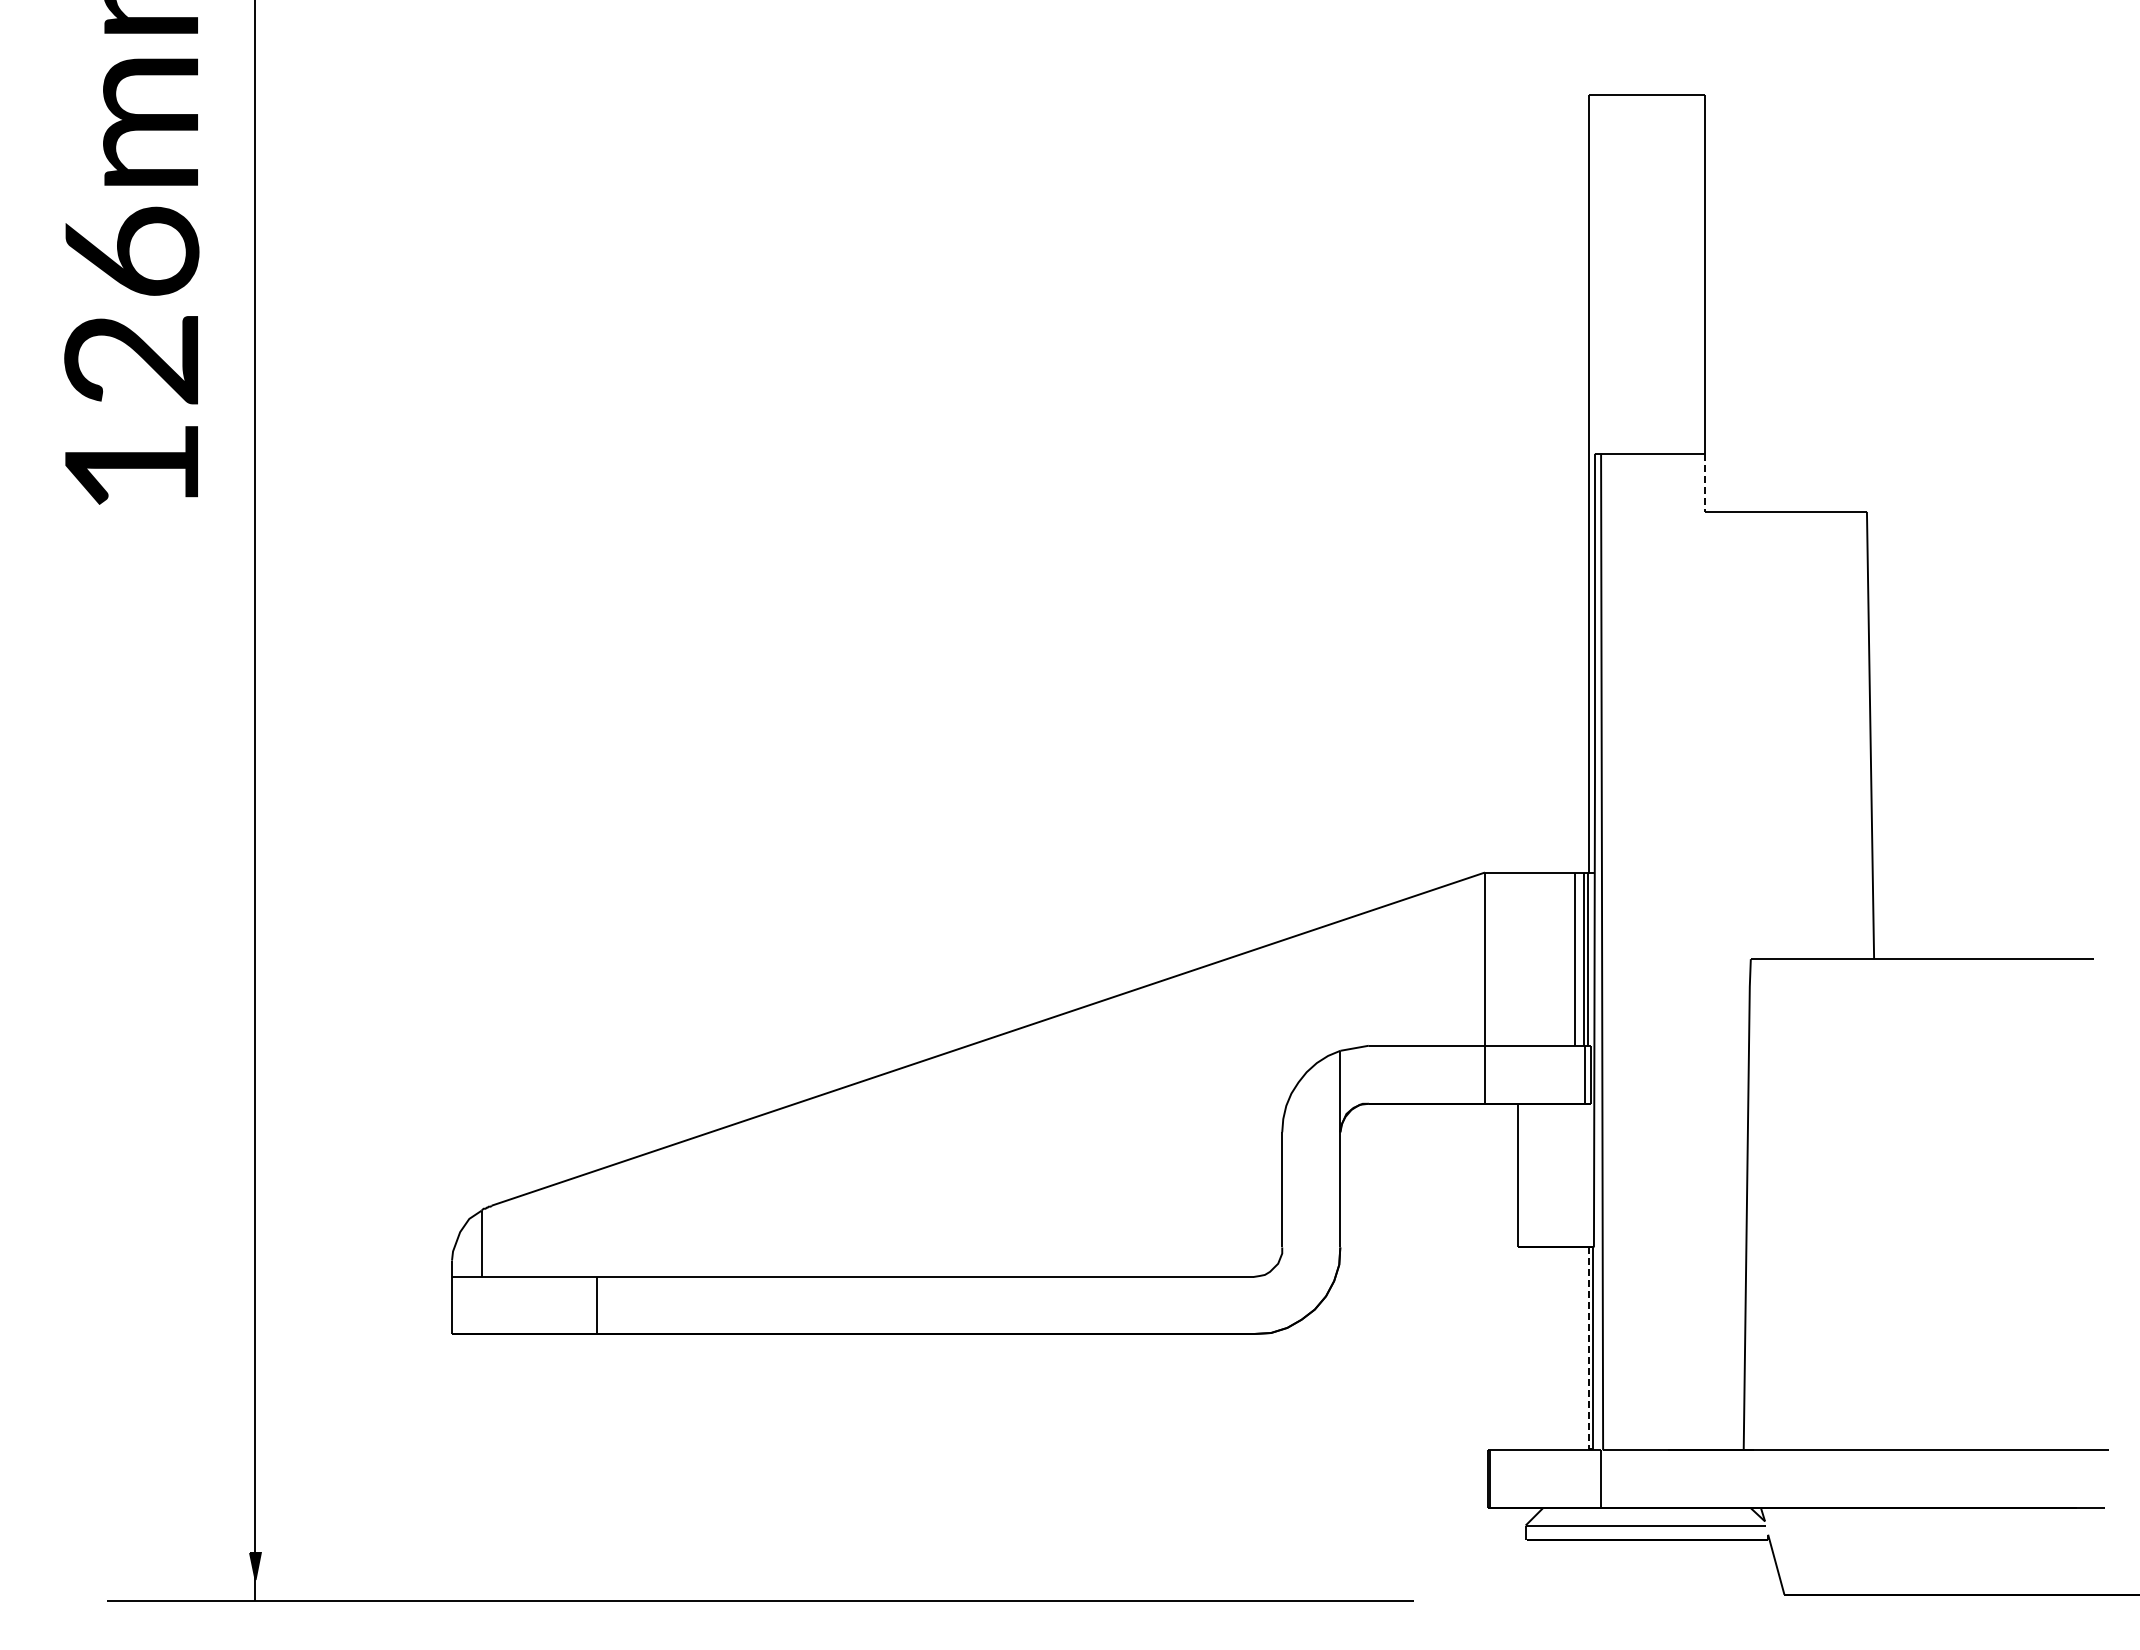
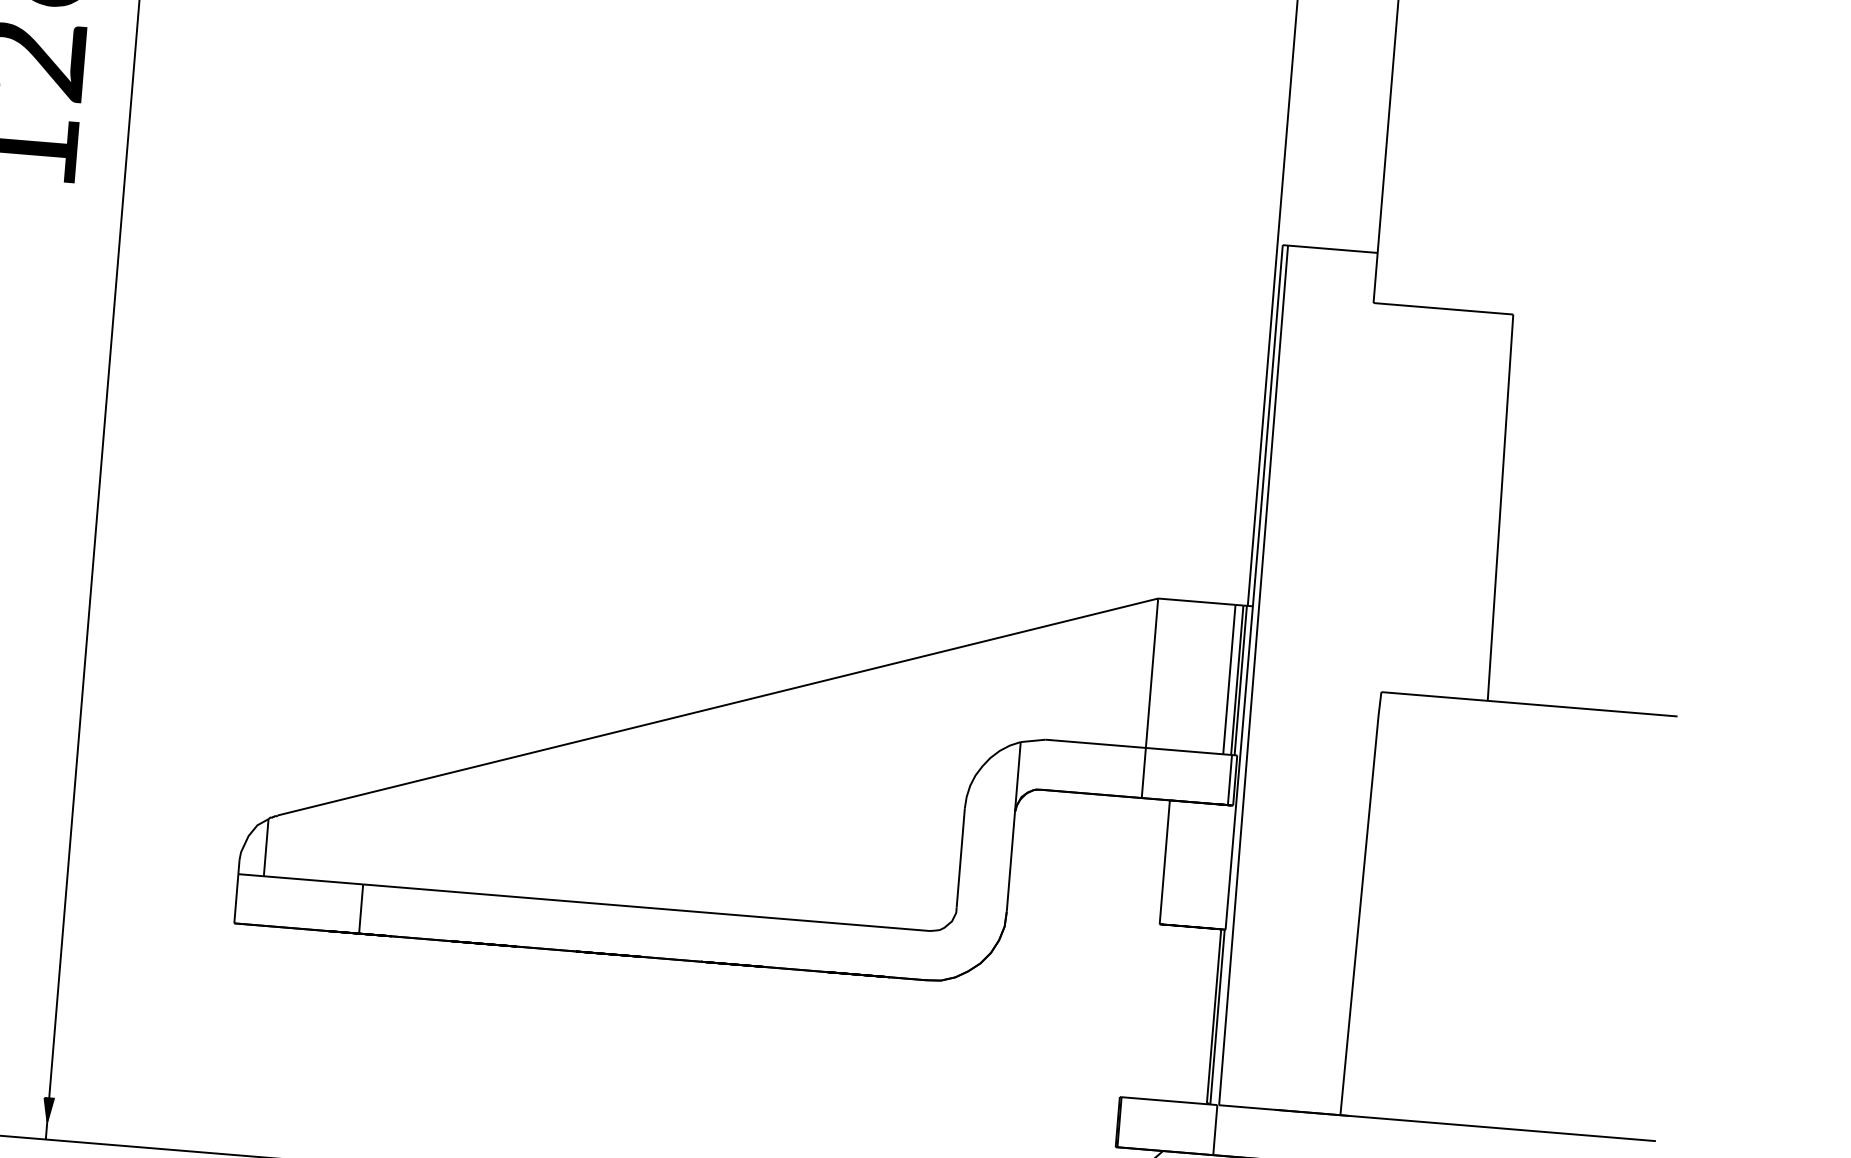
line: (1704, 483) -> (1375, 278), dashed -> solid
line: (1588, 1348) -> (1213, 1016), dashed -> solid

